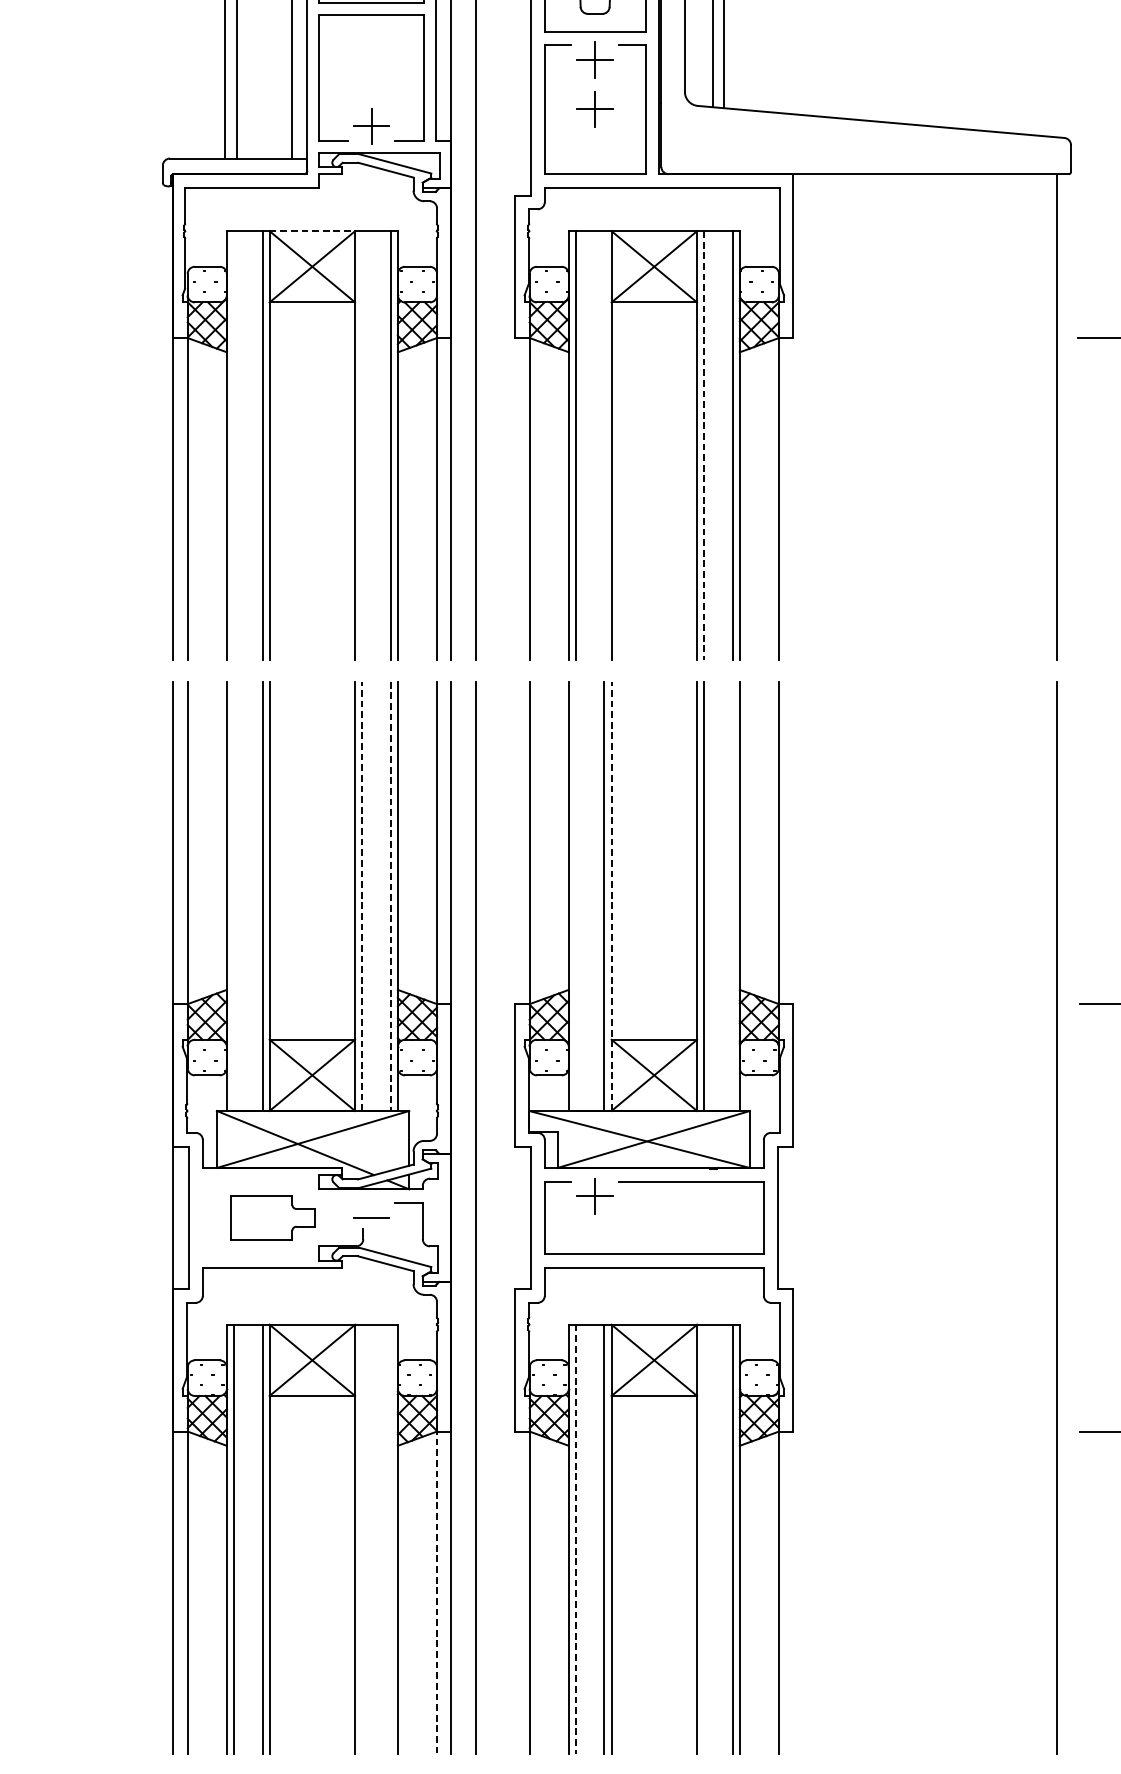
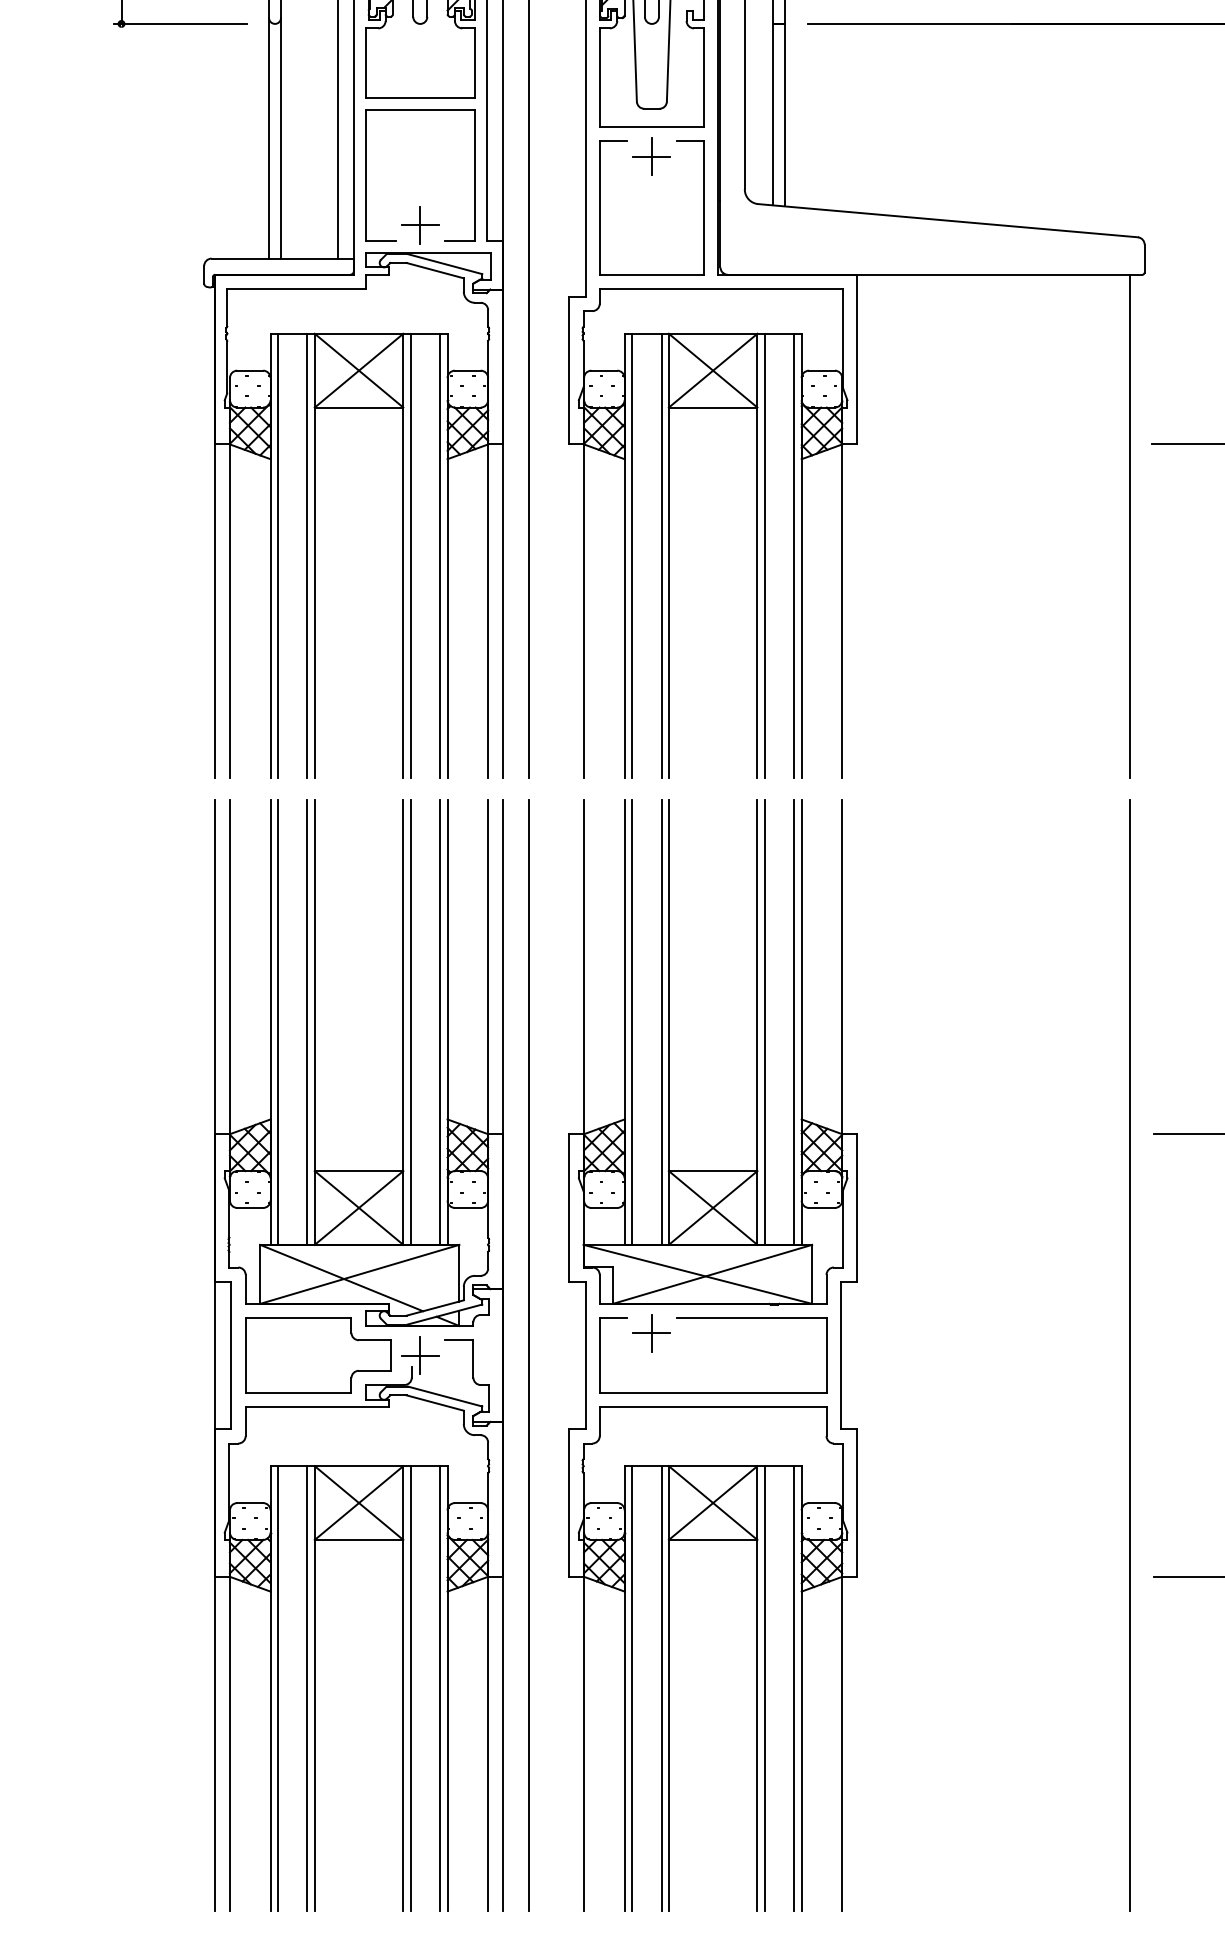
part: (594, 109) -> (651, 207), removed
line: (312, 230) -> (359, 333), dashed -> solid
line: (233, 445) -> (277, 555), added
line: (362, 445) -> (410, 555), added
line: (604, 445) -> (661, 555), added
line: (703, 446) -> (764, 556), dashed -> solid
line: (233, 896) -> (277, 1022), added
line: (362, 896) -> (410, 1022), dashed -> solid
line: (576, 896) -> (632, 1022), added
line: (611, 896) -> (668, 1022), dashed -> solid
line: (732, 896) -> (794, 1022), added
line: (391, 897) -> (440, 1023), dashed -> solid
part: (273, 1217) -> (318, 1355), size x1.67
line: (371, 1217) -> (420, 1355), added
line: (362, 1539) -> (410, 1688), added
line: (391, 1539) -> (440, 1688), added
line: (576, 1539) -> (632, 1688), dashed -> solid
line: (703, 1539) -> (764, 1688), added
line: (437, 1590) -> (488, 1741), dashed -> solid

